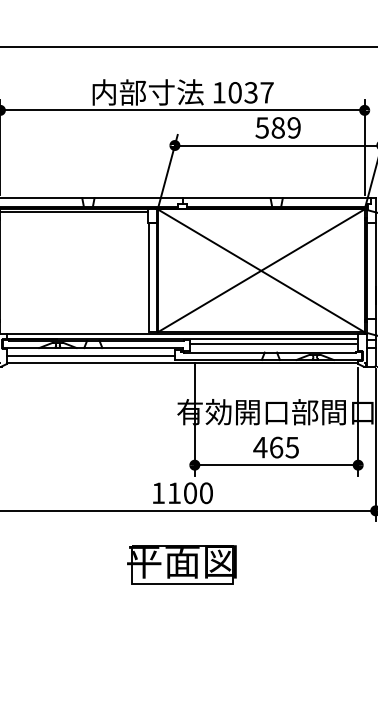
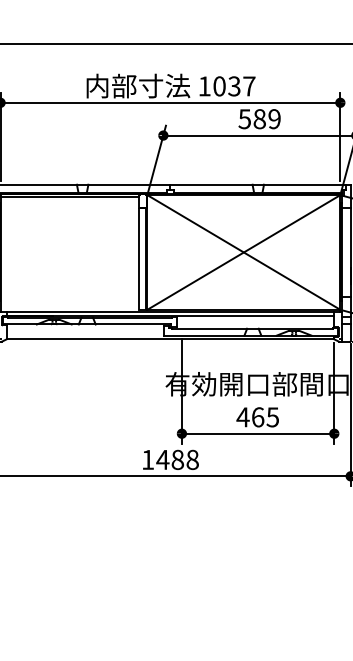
line: (272, 343) -> (254, 320), removed
line: (90, 355) -> (84, 331), removed
text: (190, 492) -> (177, 459), 1100 -> 1488
part: (181, 564) -> (169, 526), removed

